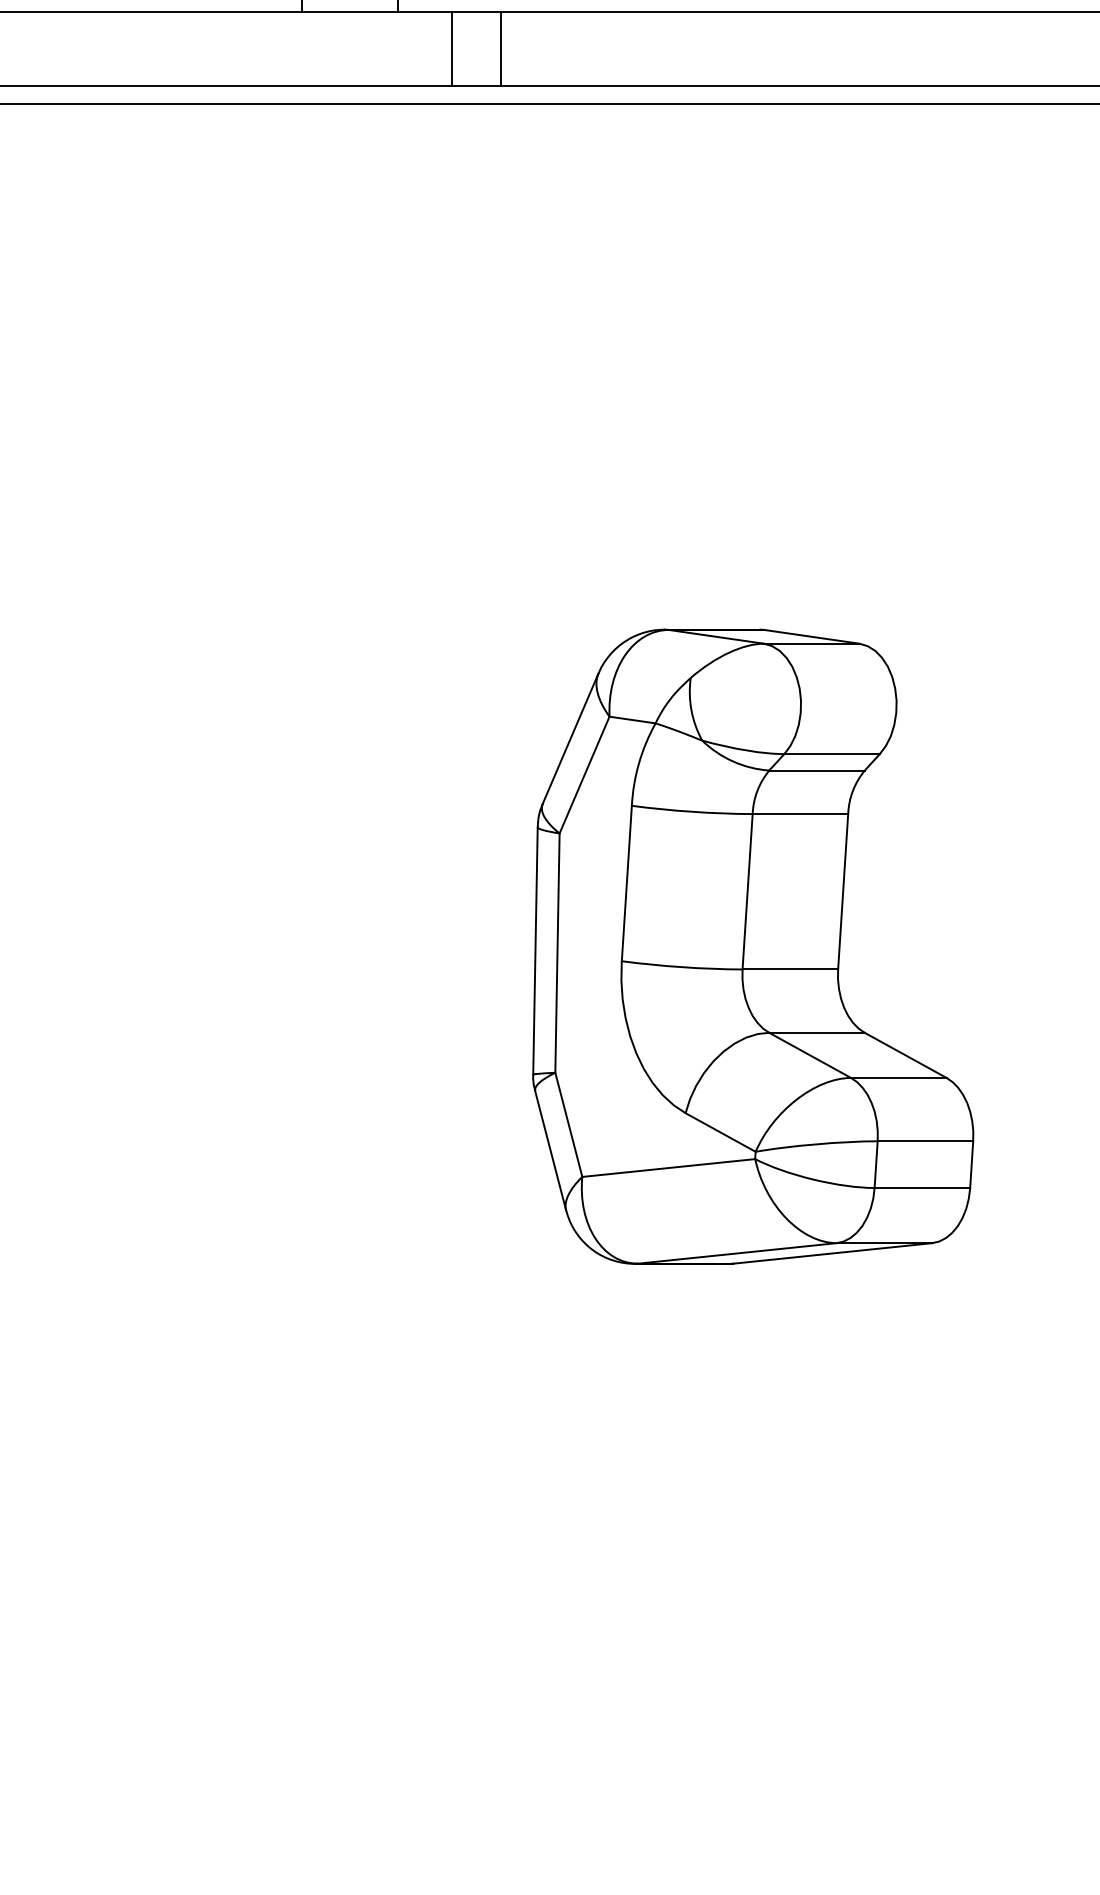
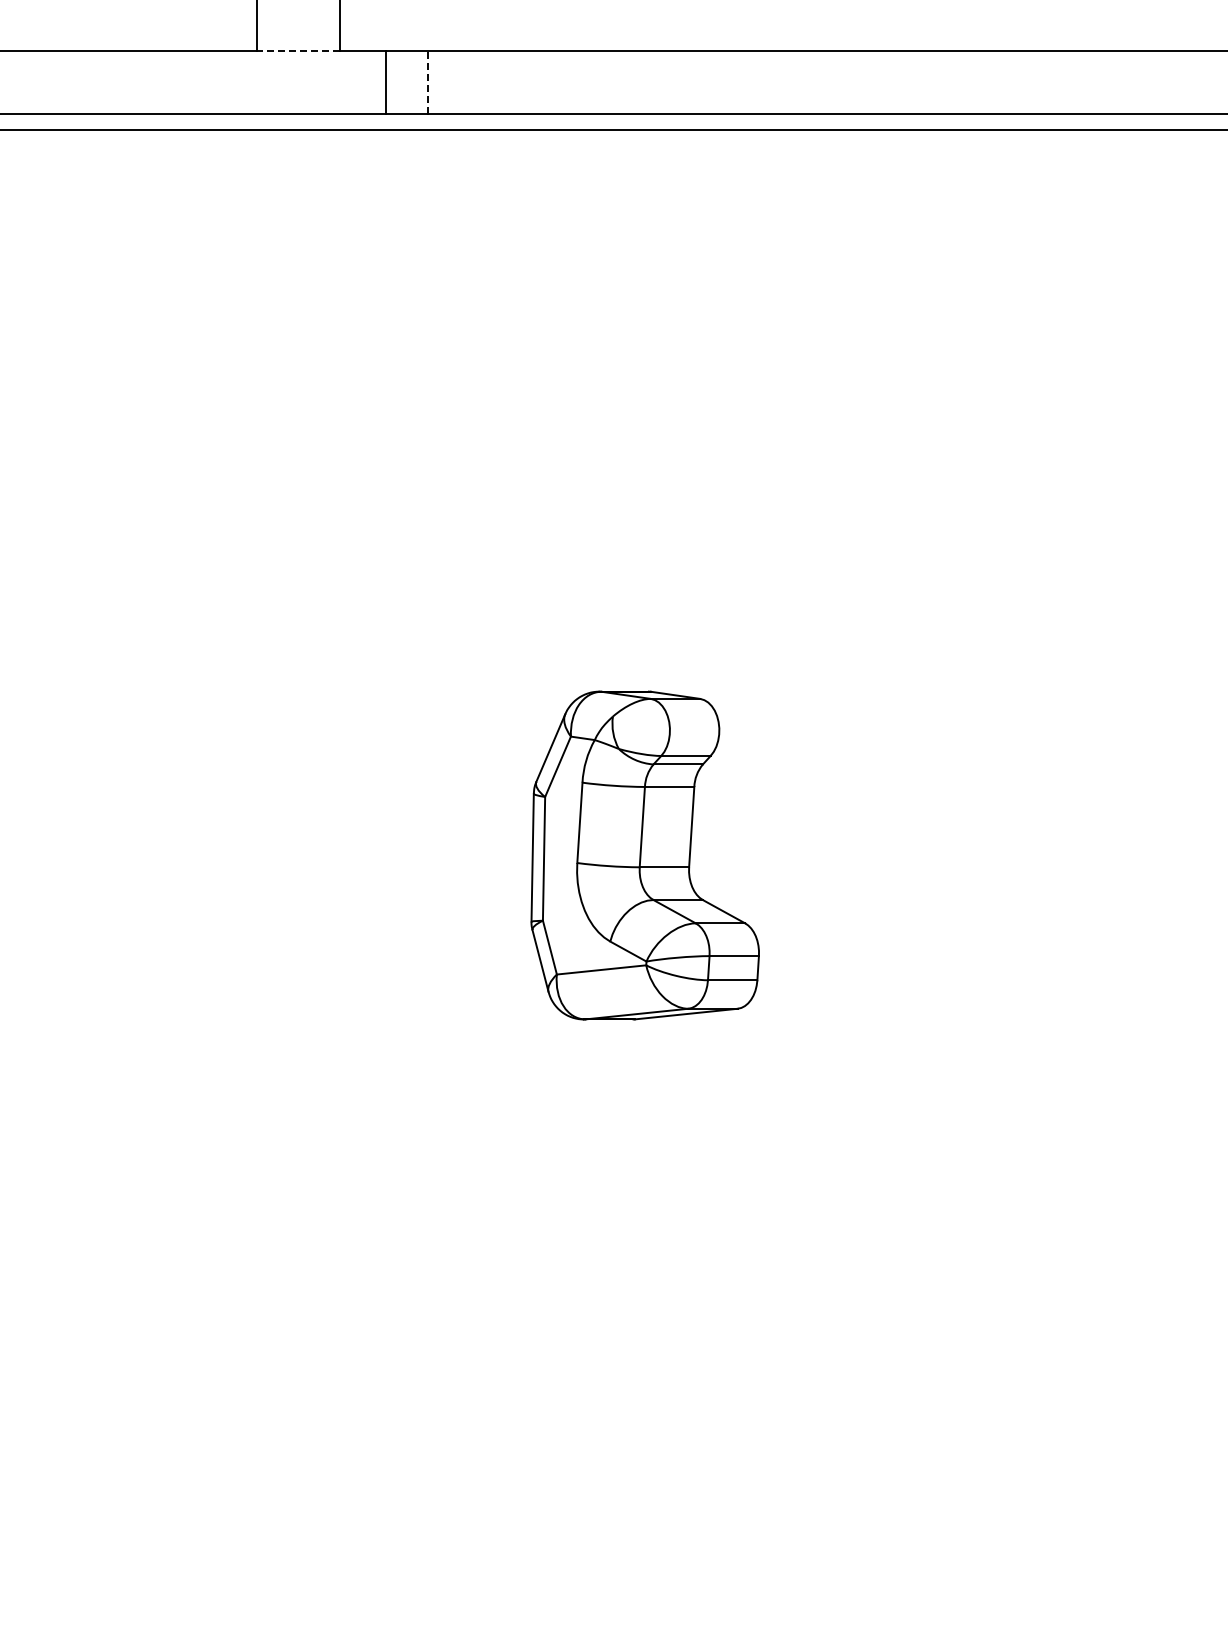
line: (349, 12) -> (297, 50), solid -> dashed
line: (501, 49) -> (428, 82), solid -> dashed
part: (752, 946) -> (644, 855), size x0.6

